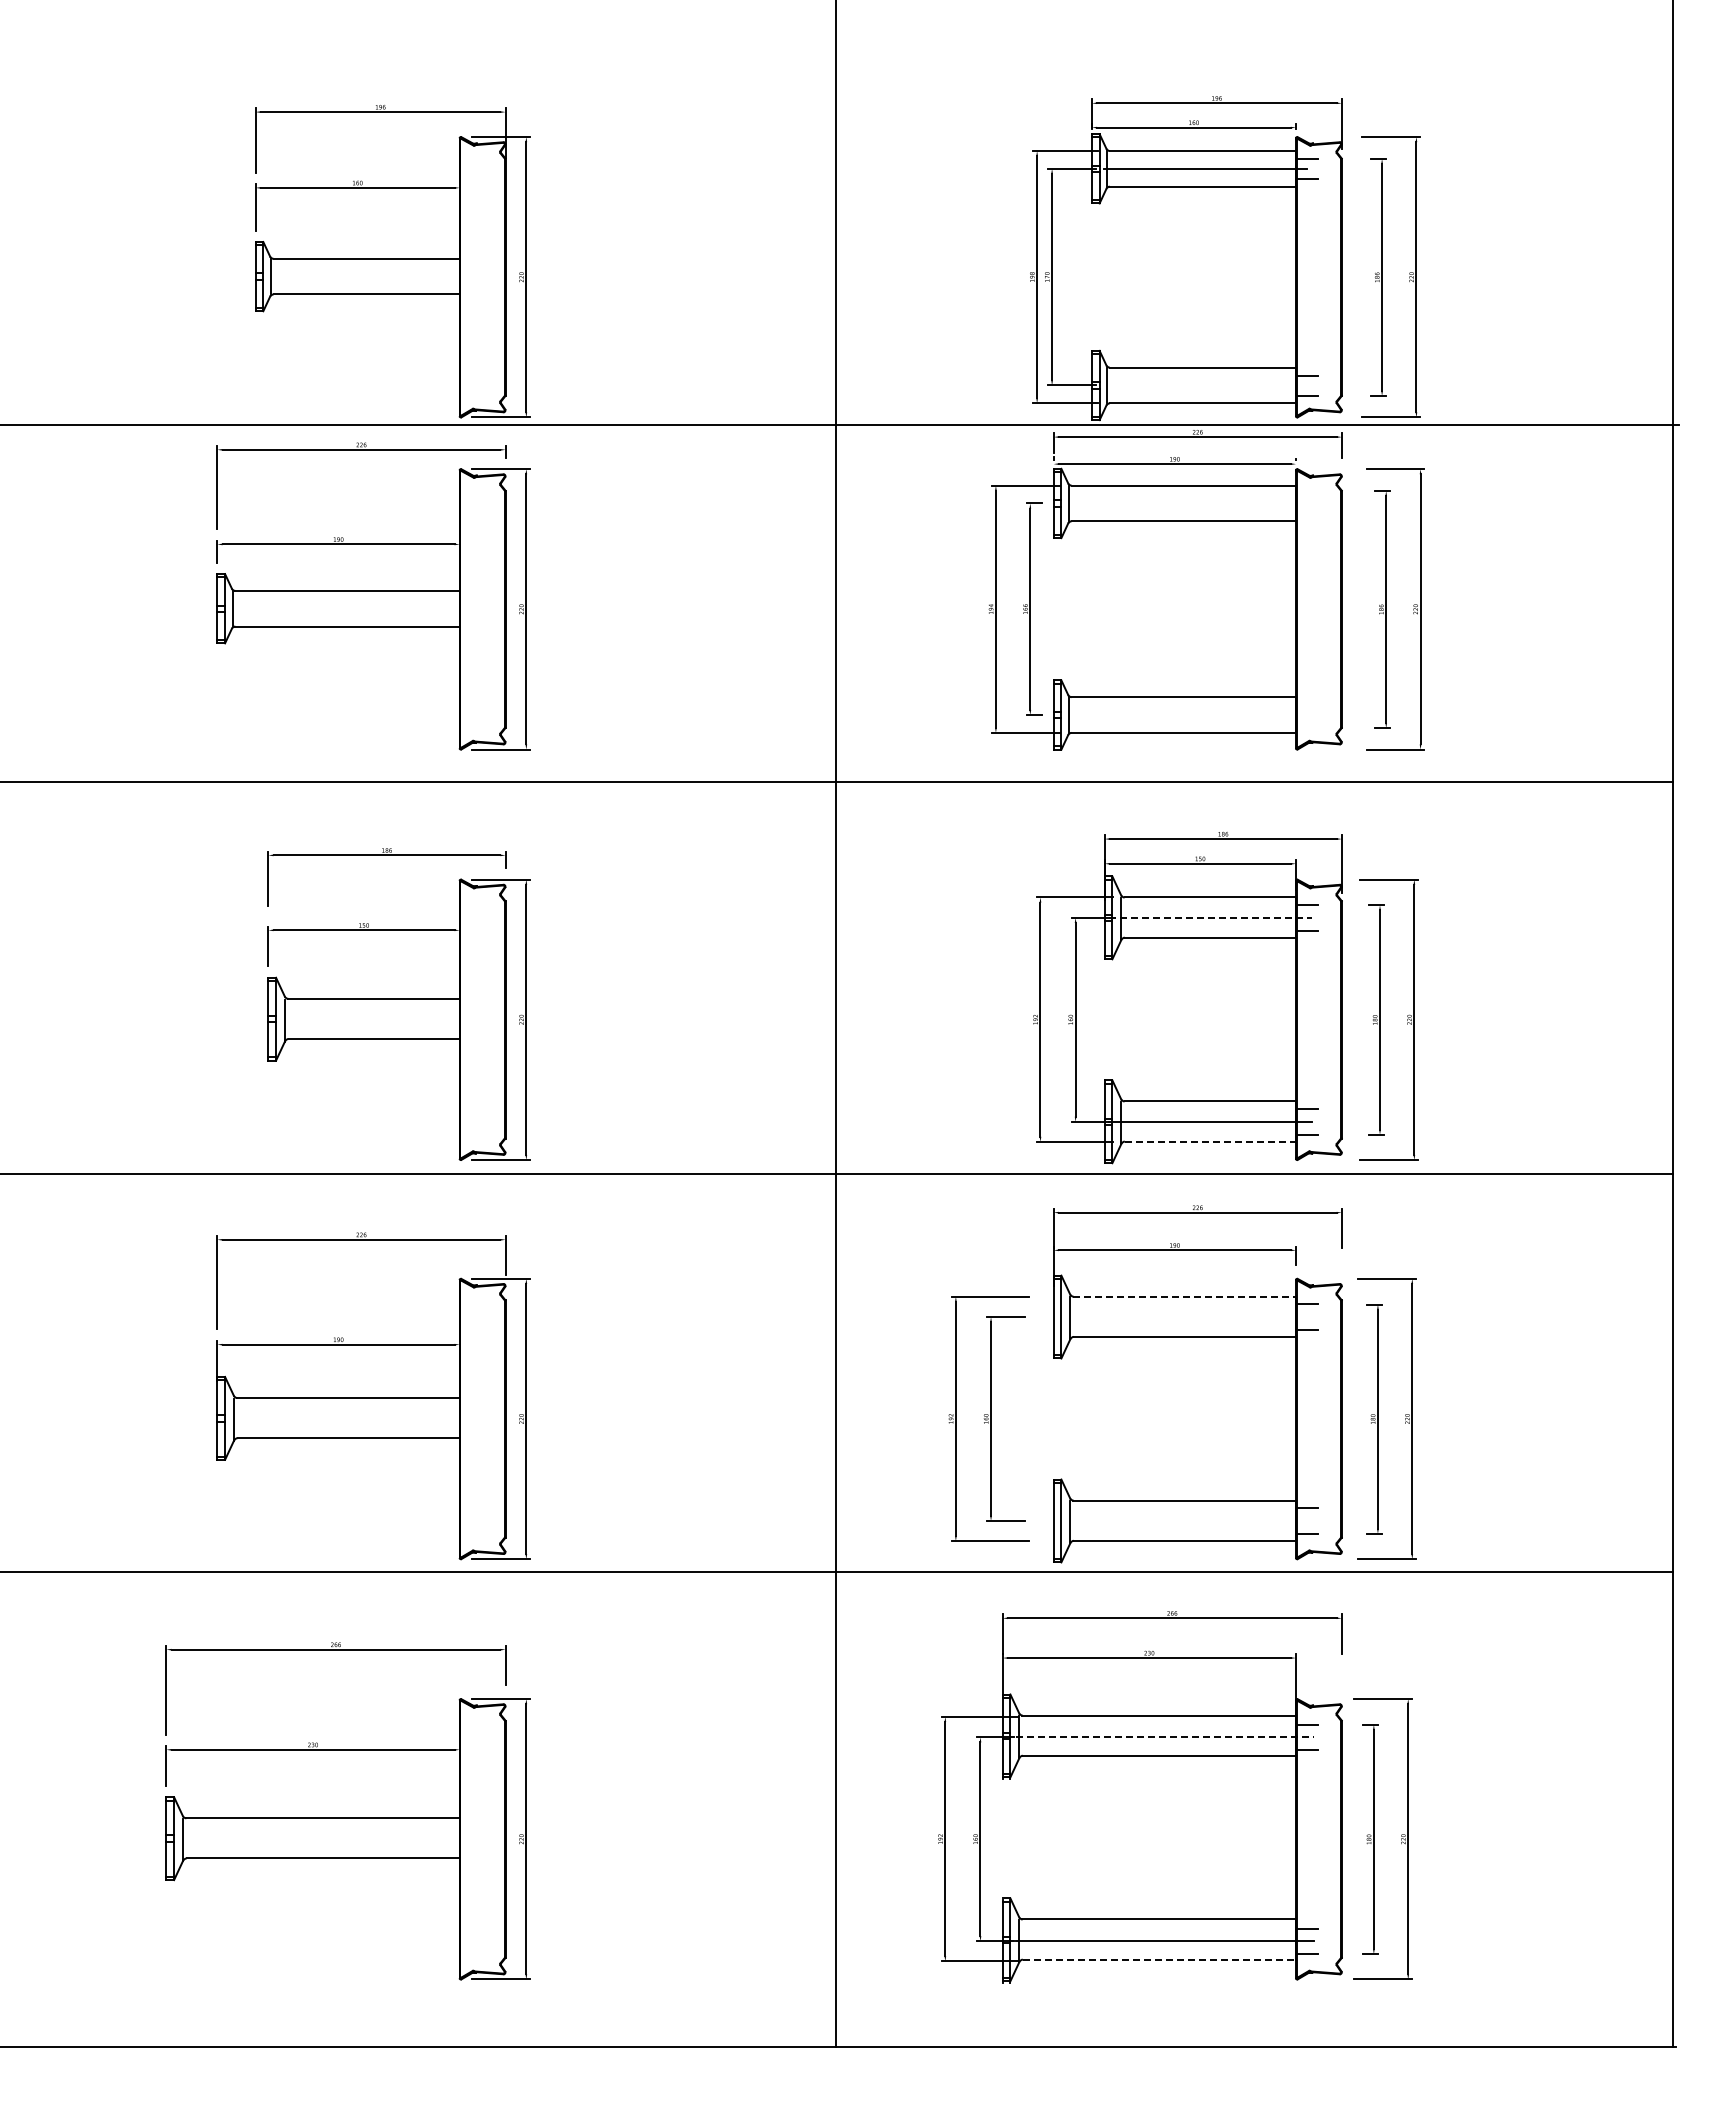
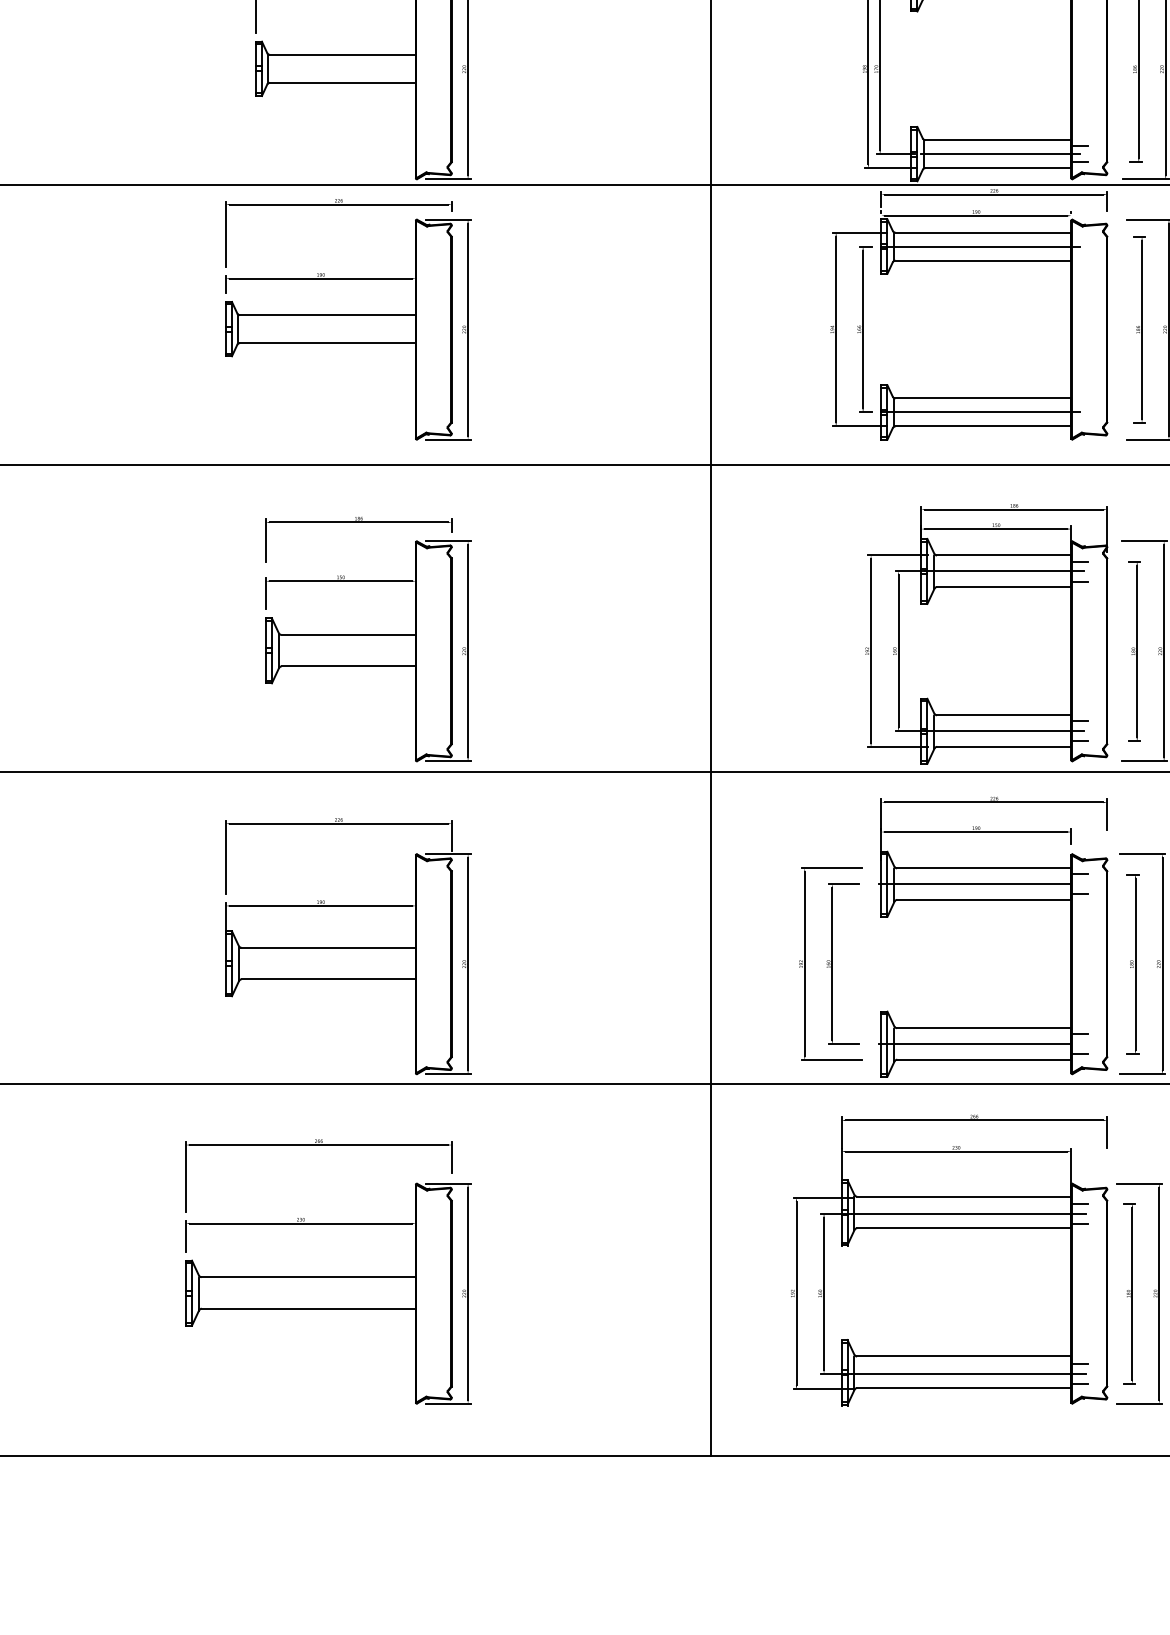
line: (1205, 385) -> (1000, 154), added
line: (1180, 503) -> (980, 246), added
line: (1180, 715) -> (980, 412), added
line: (1210, 917) -> (1004, 571), dashed -> solid
line: (1210, 1141) -> (1004, 746), dashed -> solid
line: (1185, 1296) -> (984, 868), dashed -> solid
line: (1172, 1317) -> (974, 884), added
line: (1172, 1520) -> (974, 1043), added
line: (1165, 1737) -> (969, 1213), dashed -> solid
line: (1159, 1959) -> (964, 1387), dashed -> solid

